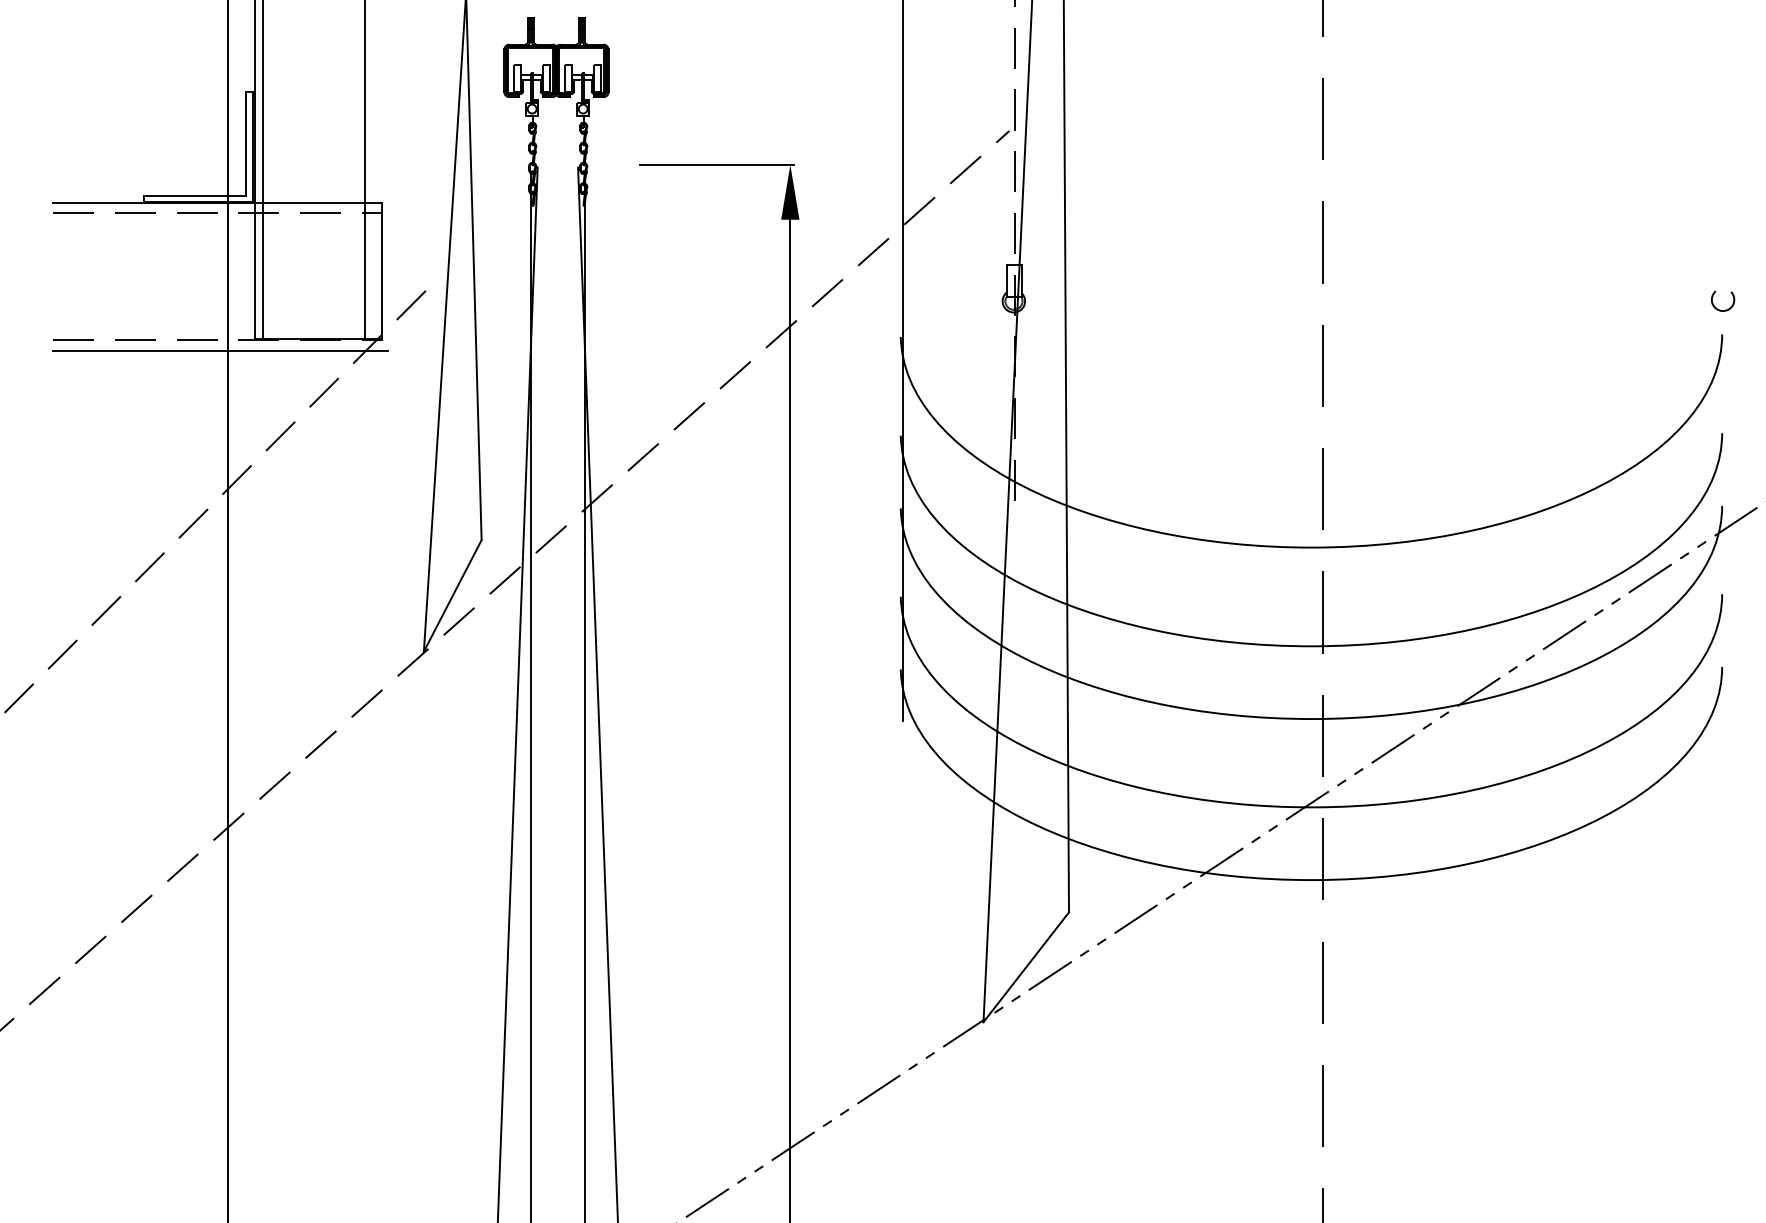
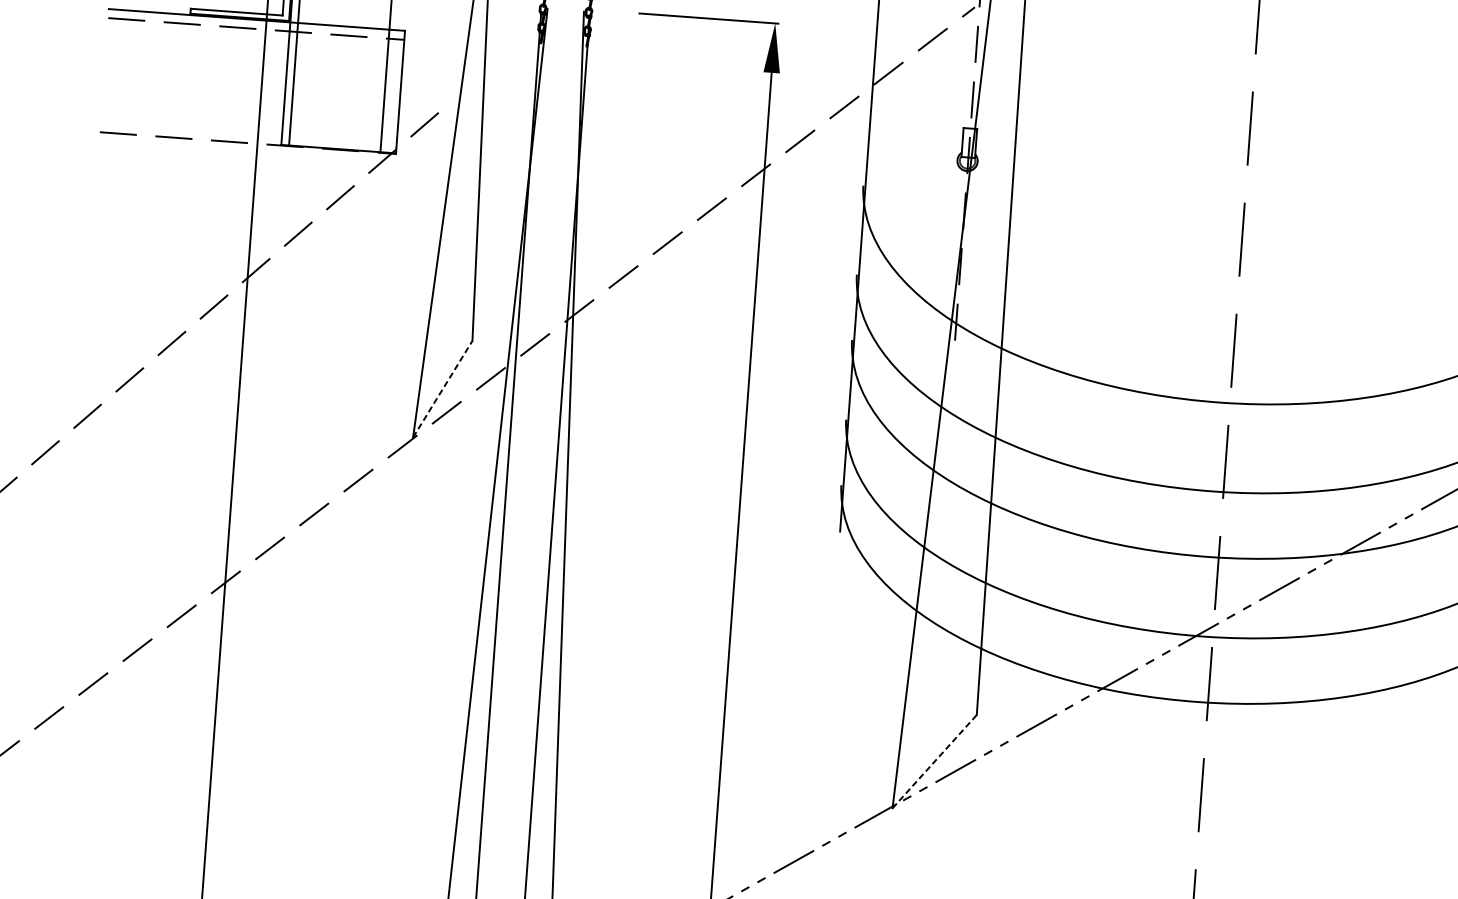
line: (220, 351) -> (249, 153), removed
line: (452, 595) -> (442, 388), solid -> dashed
line: (1026, 967) -> (934, 761), solid -> dashed

